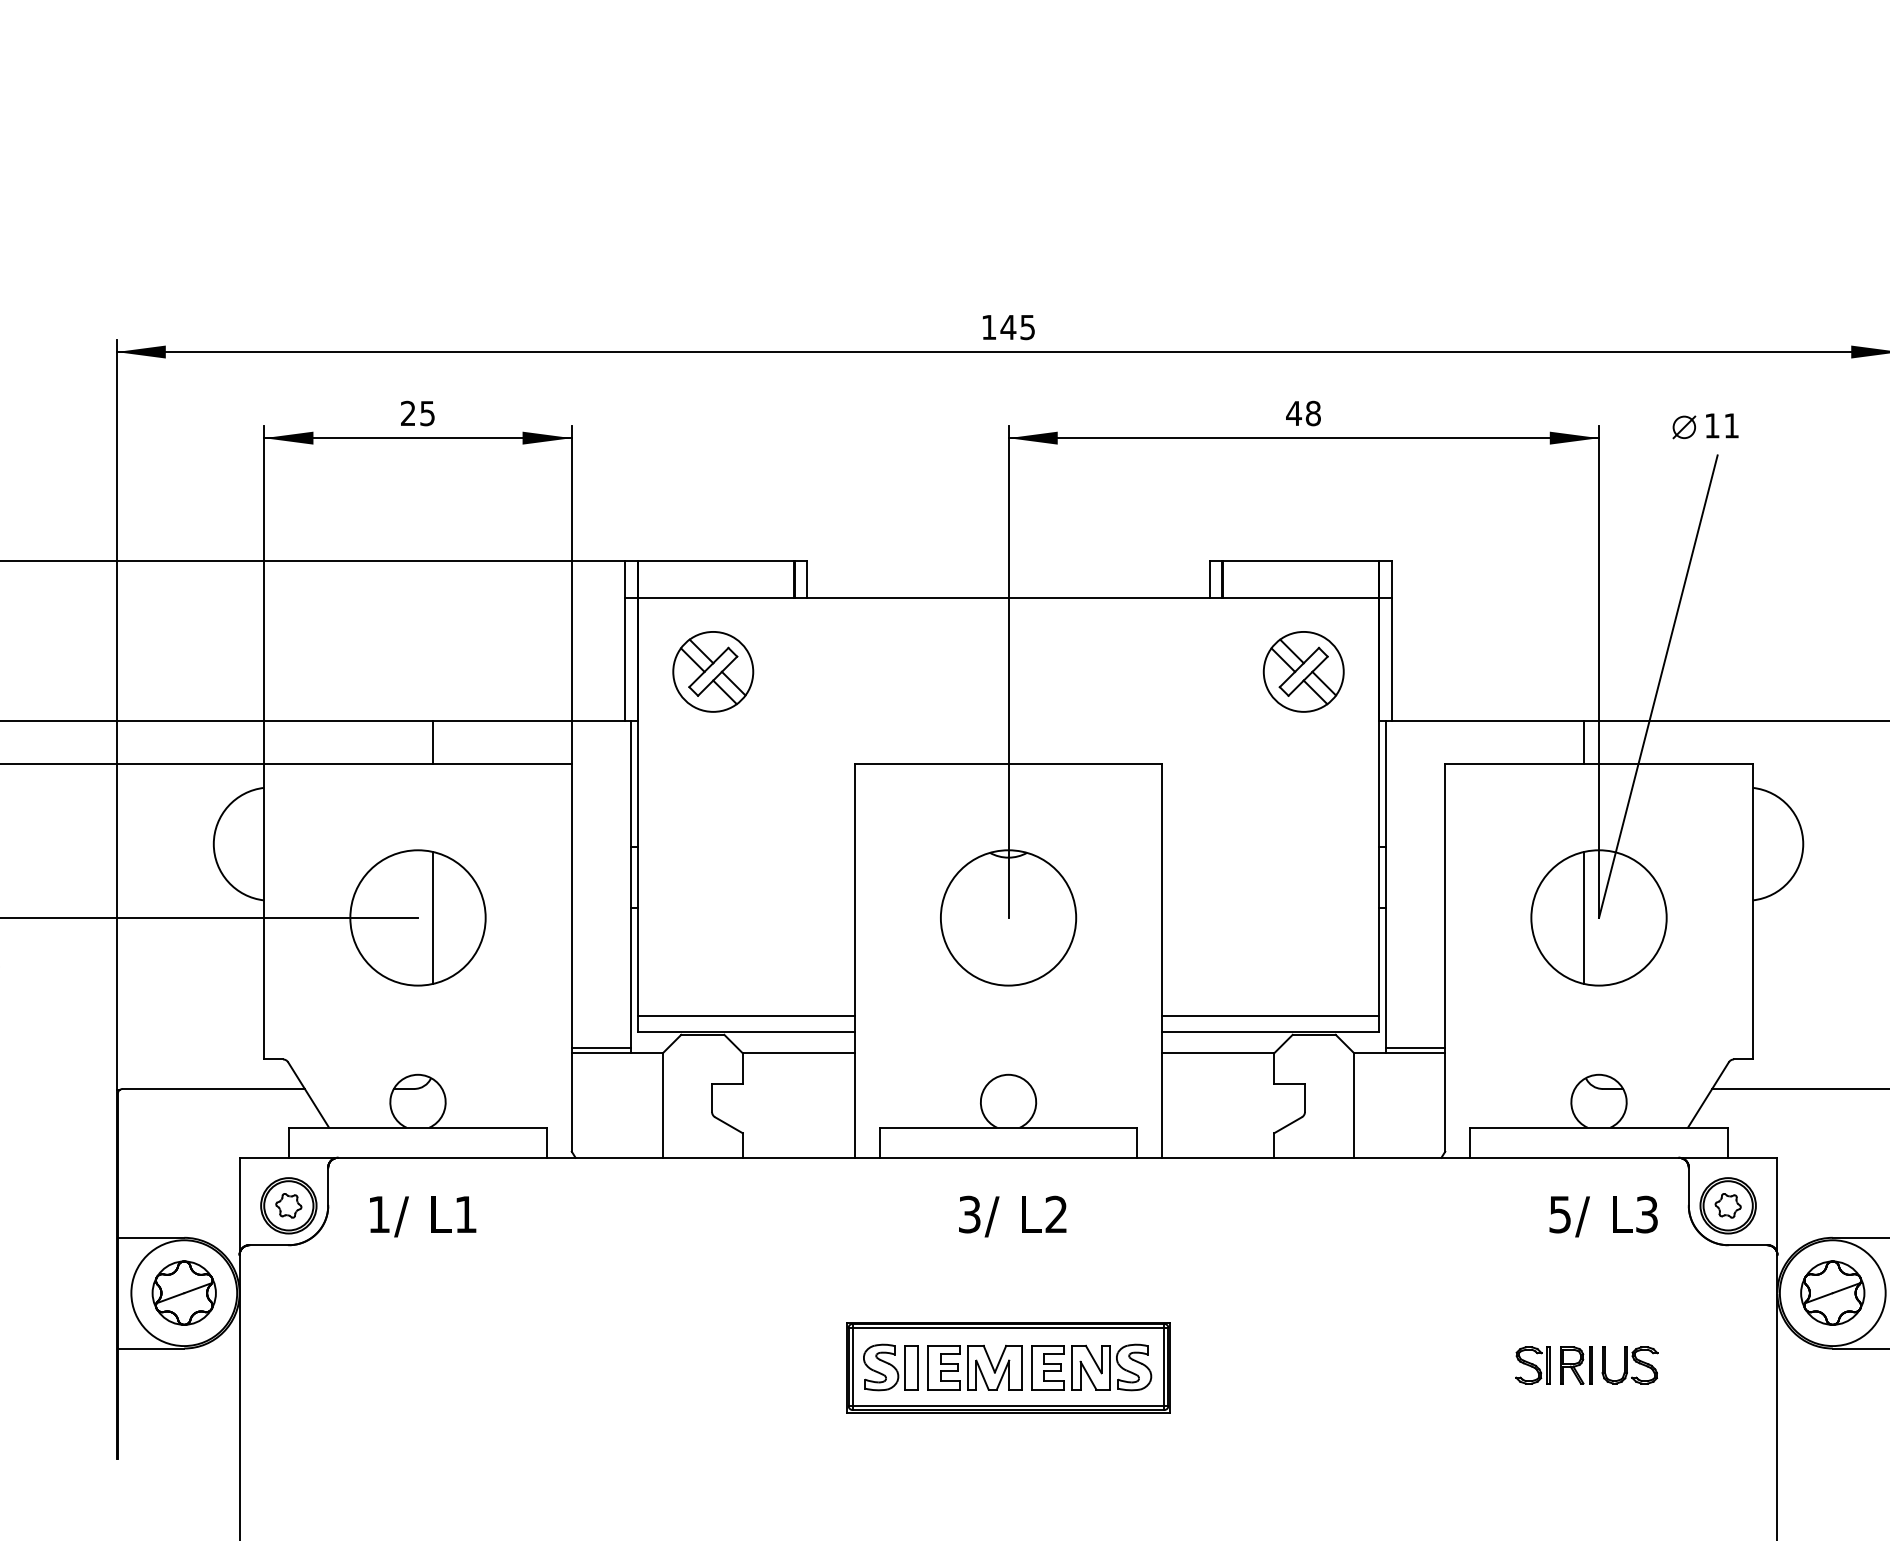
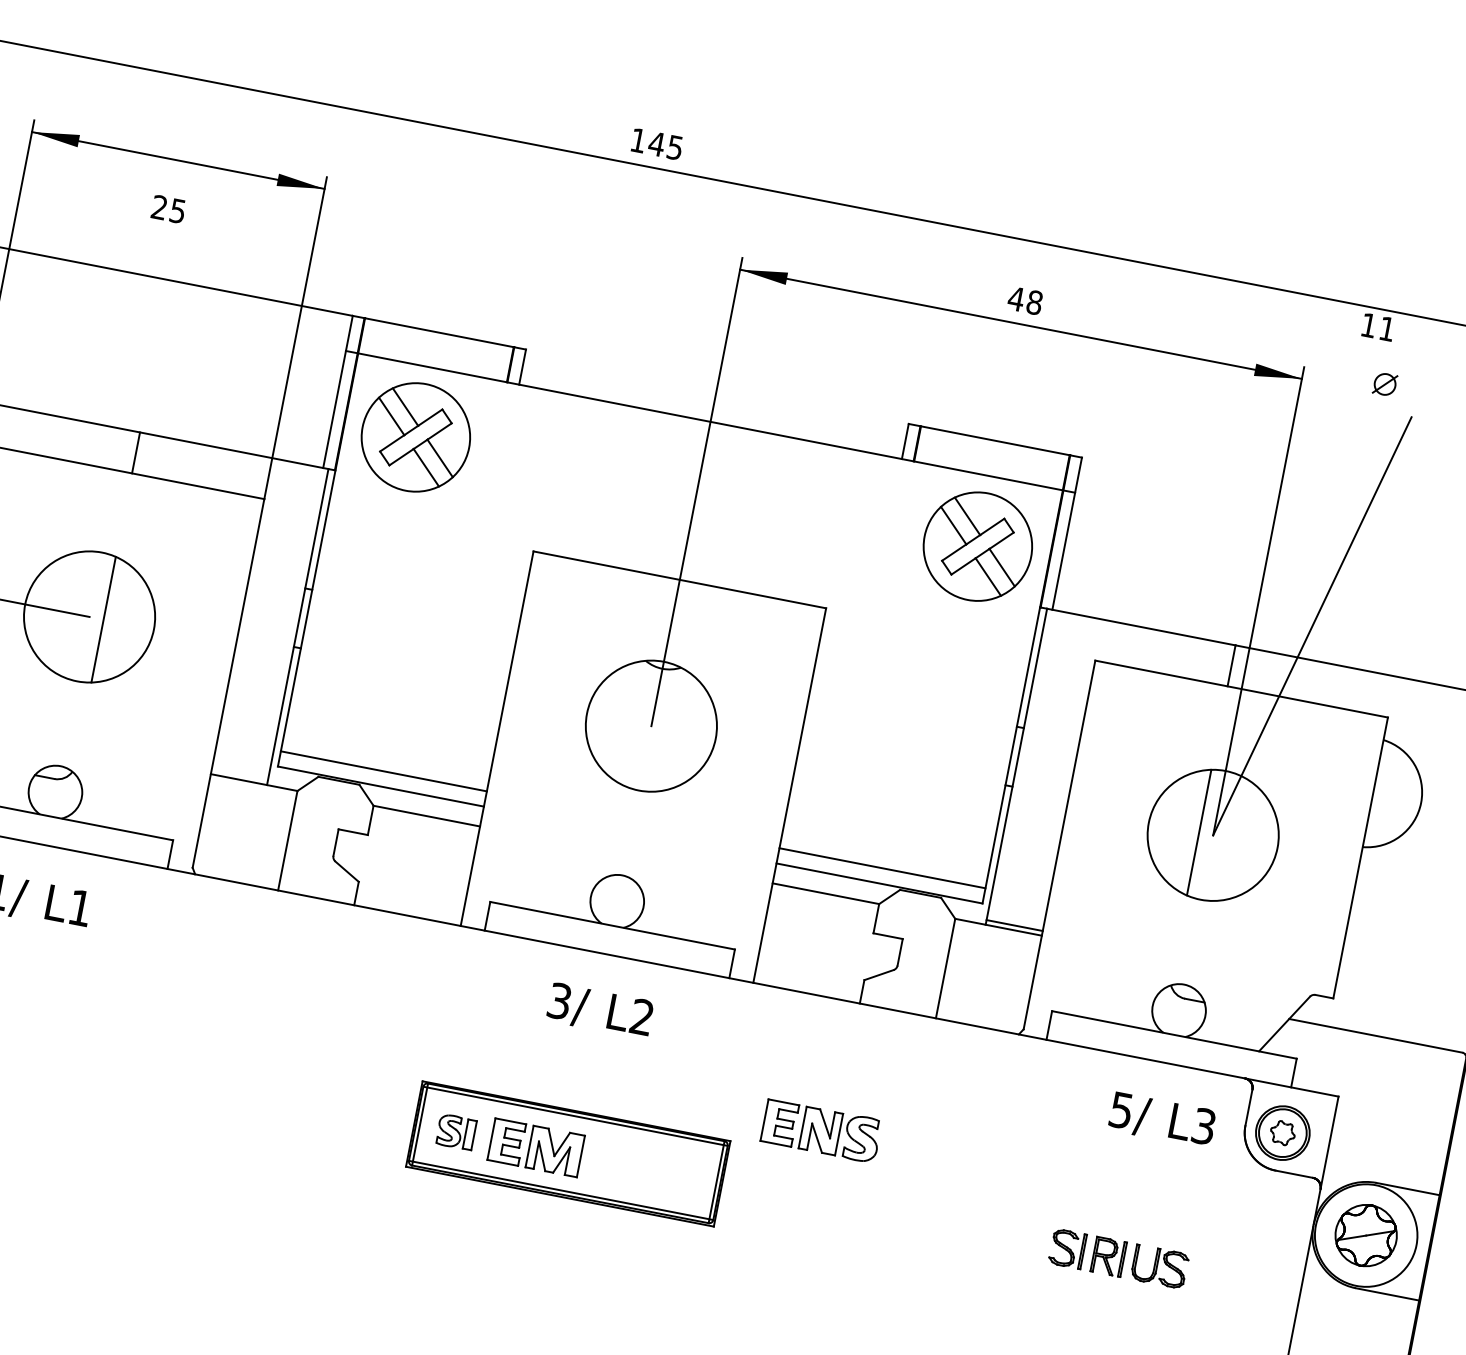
text: (1008, 327) -> (656, 144), moved
text: (417, 413) -> (168, 209), moved
text: (1722, 425) -> (1378, 327), moved
part: (713, 671) -> (416, 437), size x1.4
part: (1303, 671) -> (977, 546), size x1.4
line: (600, 1048) -> (239, 774), removed
part: (890, 1367) -> (455, 1132), size x0.7
part: (1091, 1367) -> (821, 1131), moved

